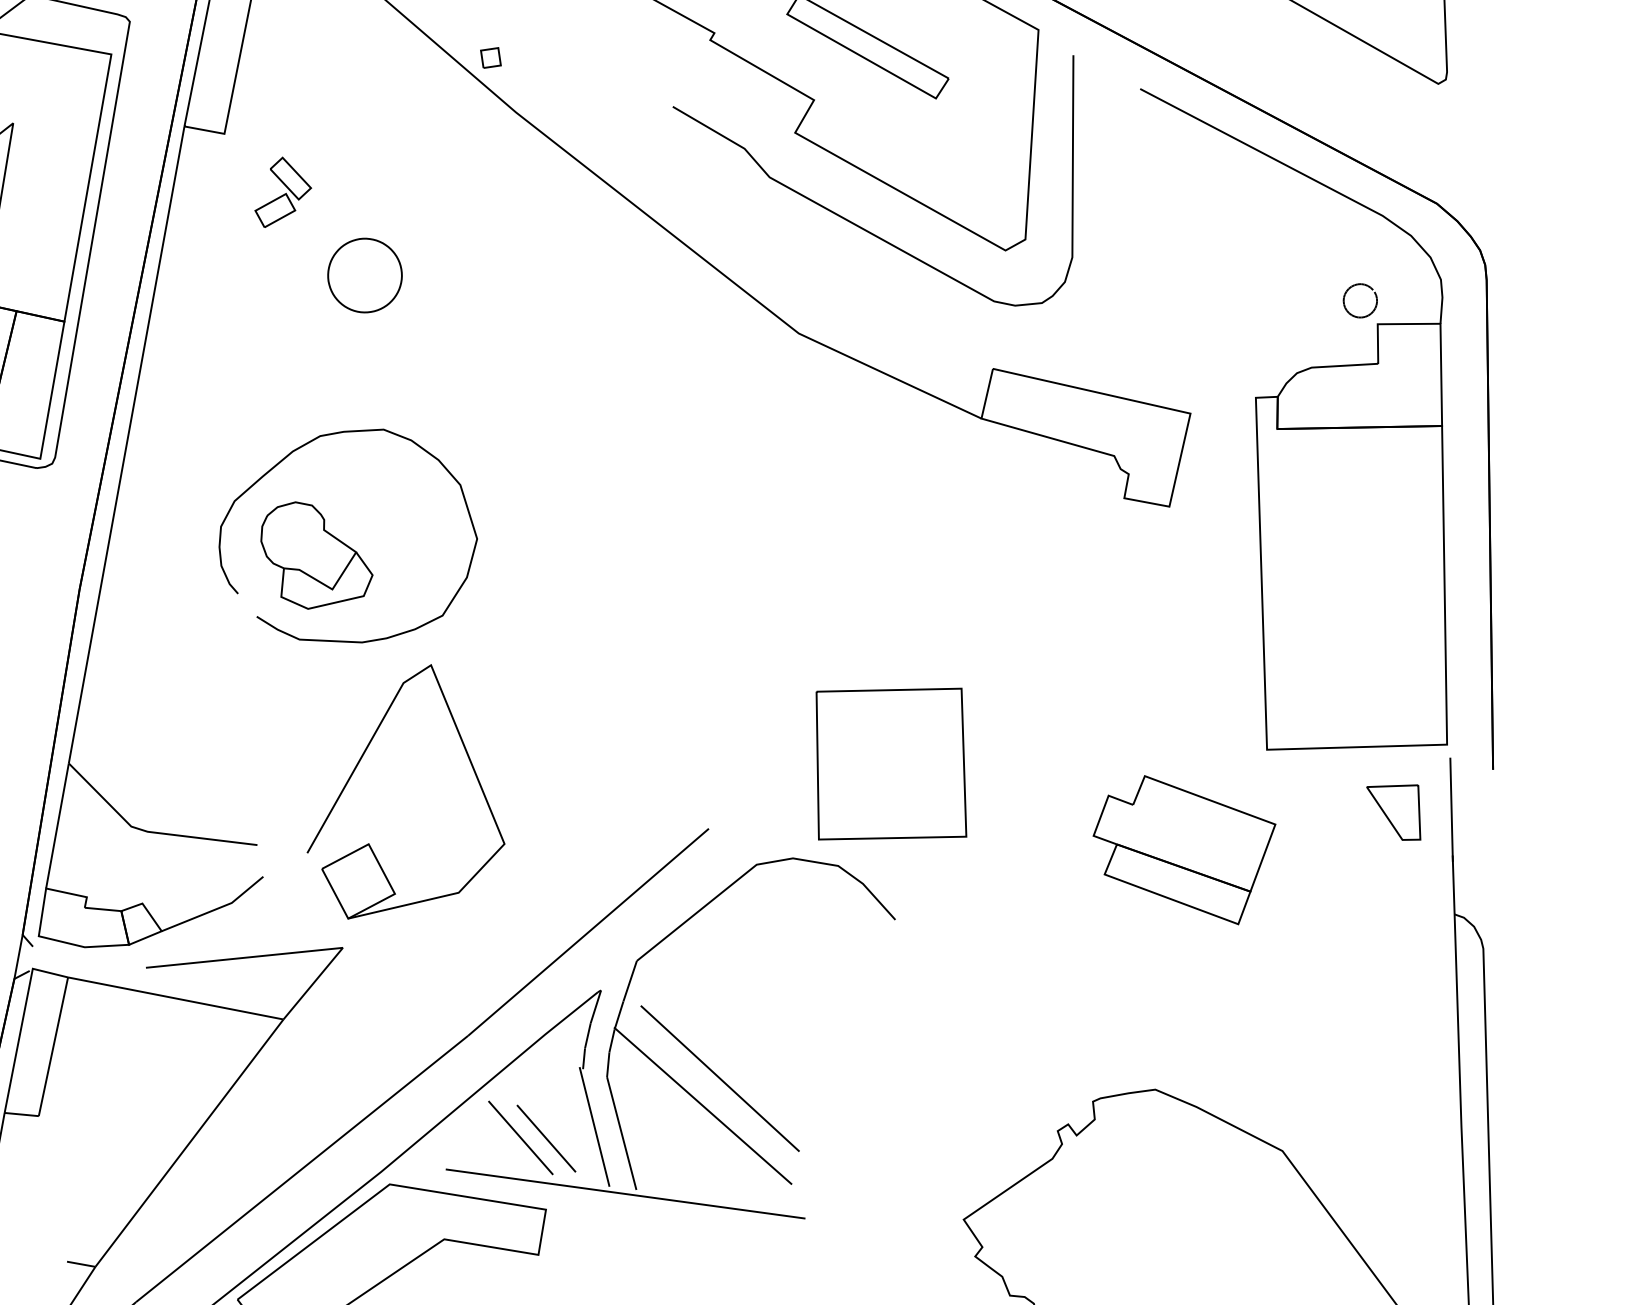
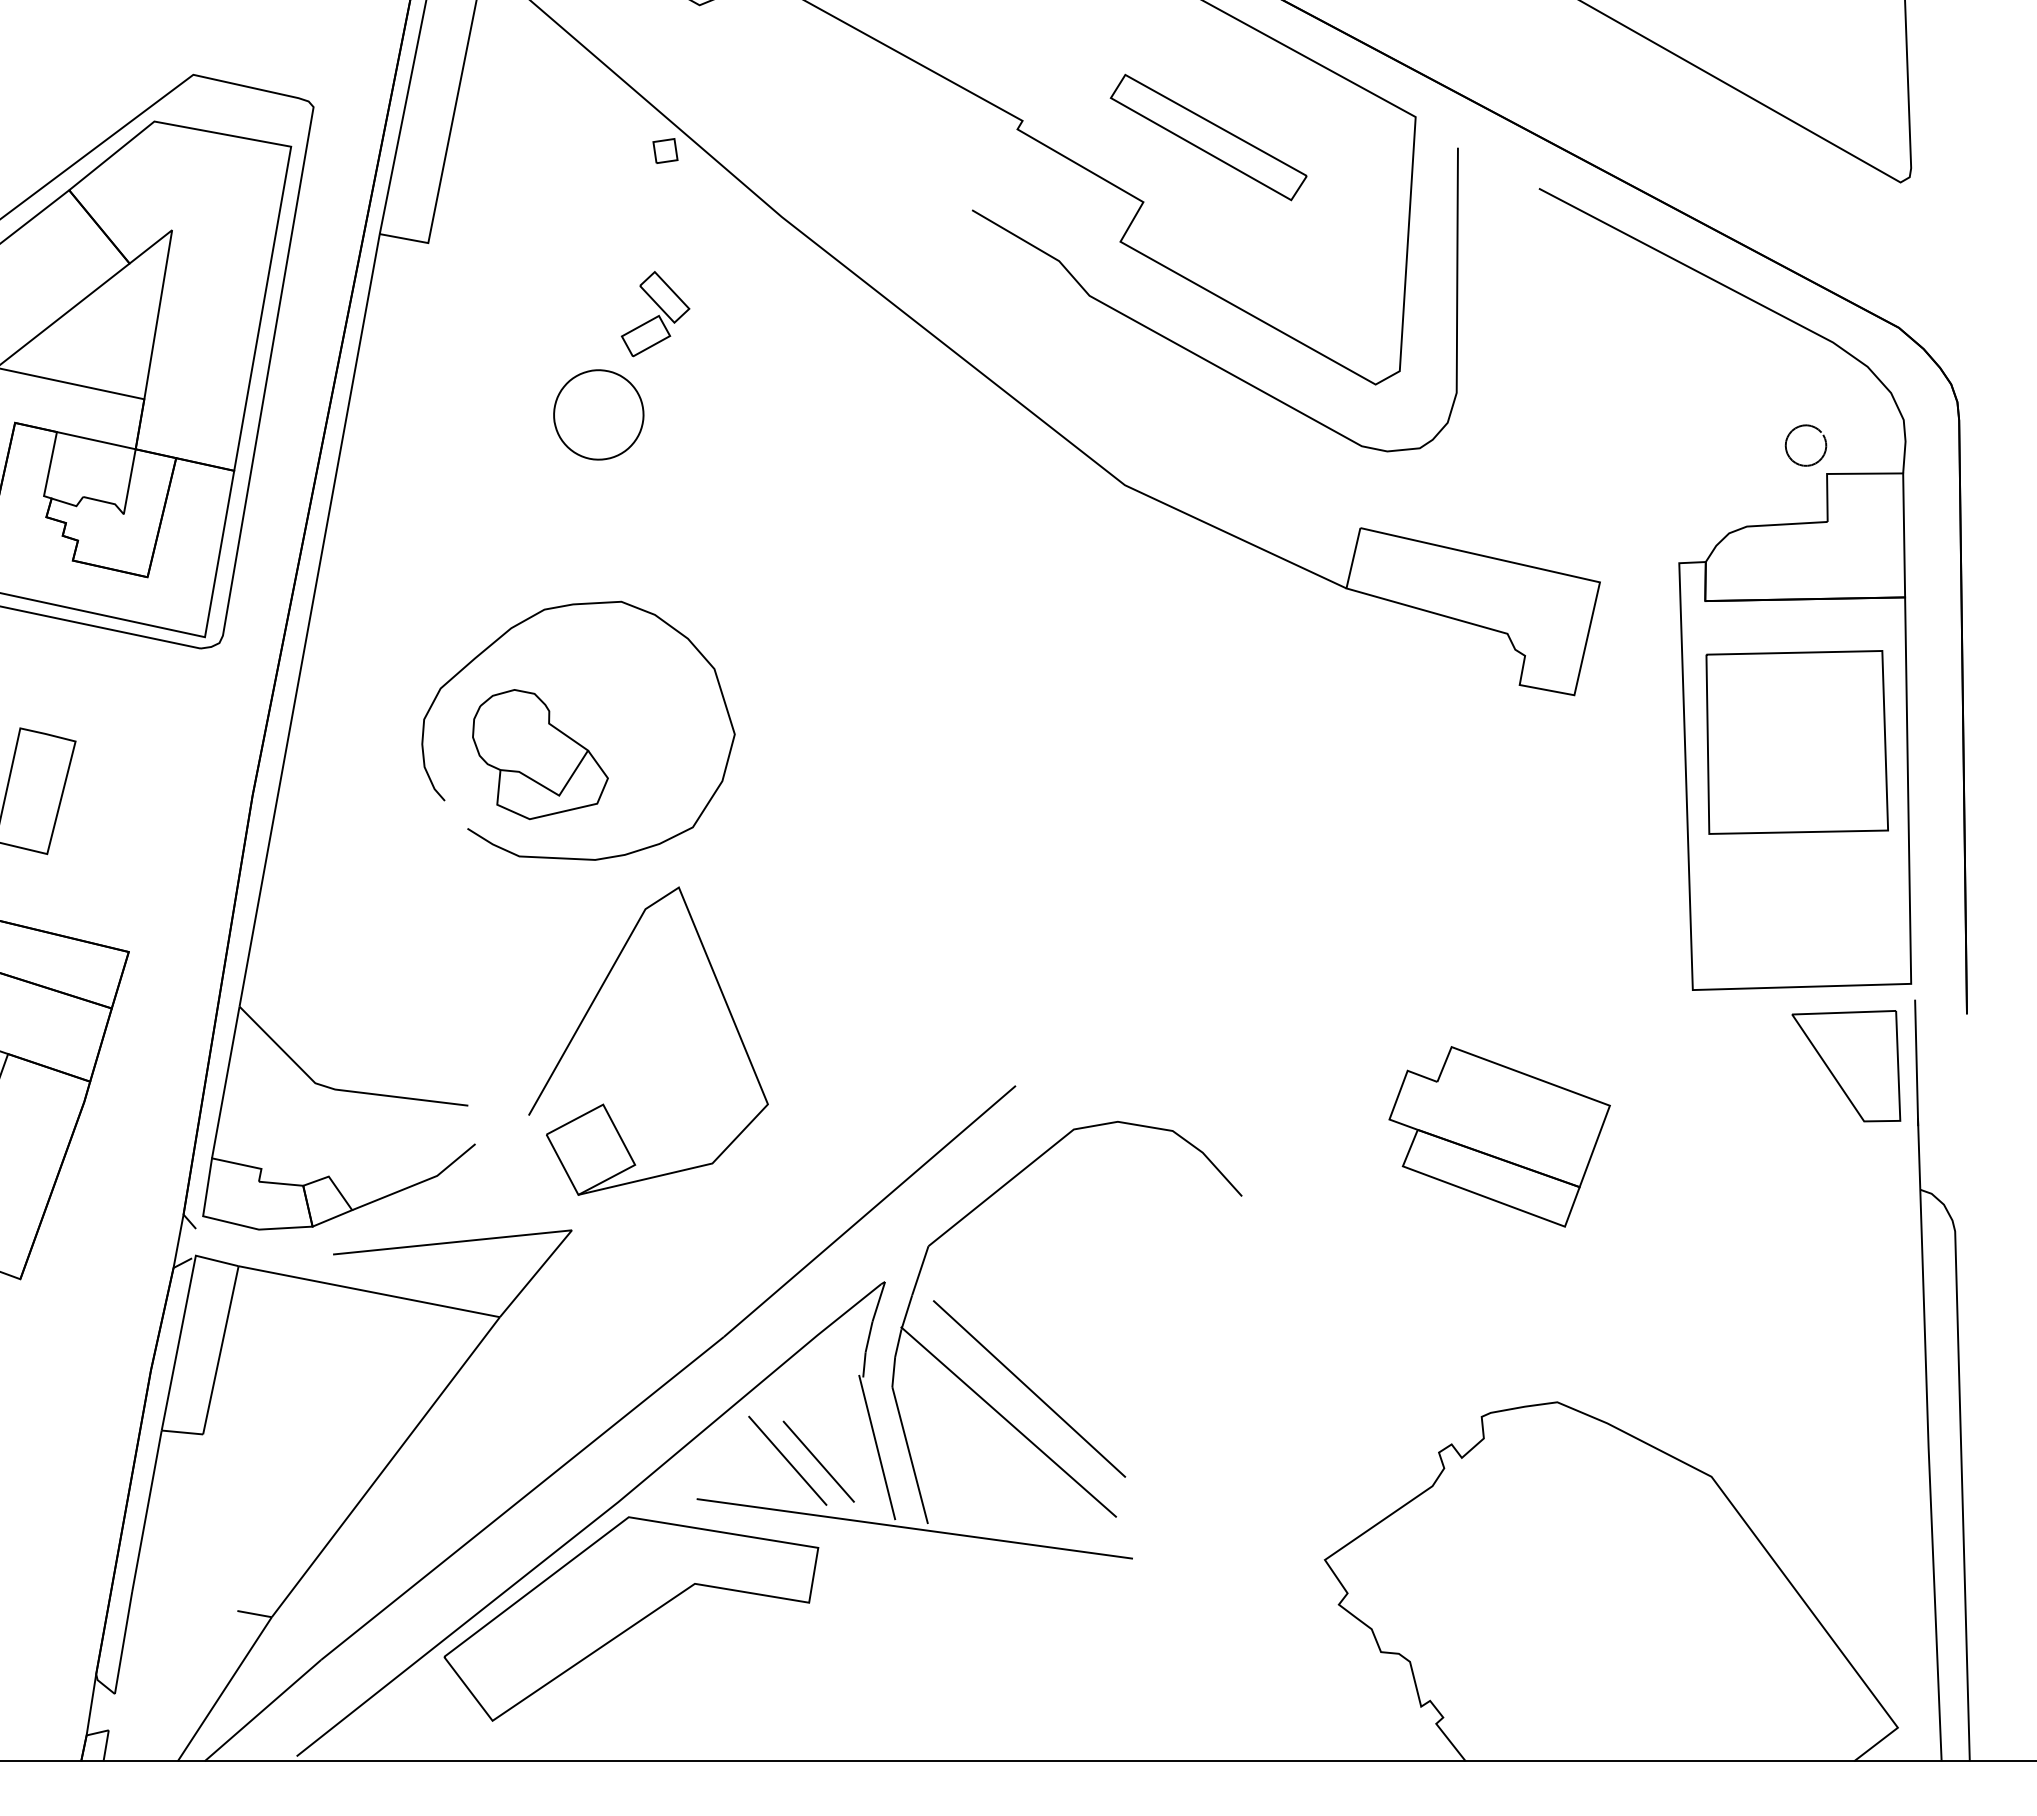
part: (490, 57) -> (665, 150), moved
part: (283, 192) -> (655, 314), moved
part: (890, 764) -> (1796, 742), moved
part: (1393, 812) -> (1846, 1066), size x1.67
part: (1184, 849) -> (1499, 1136), moved

